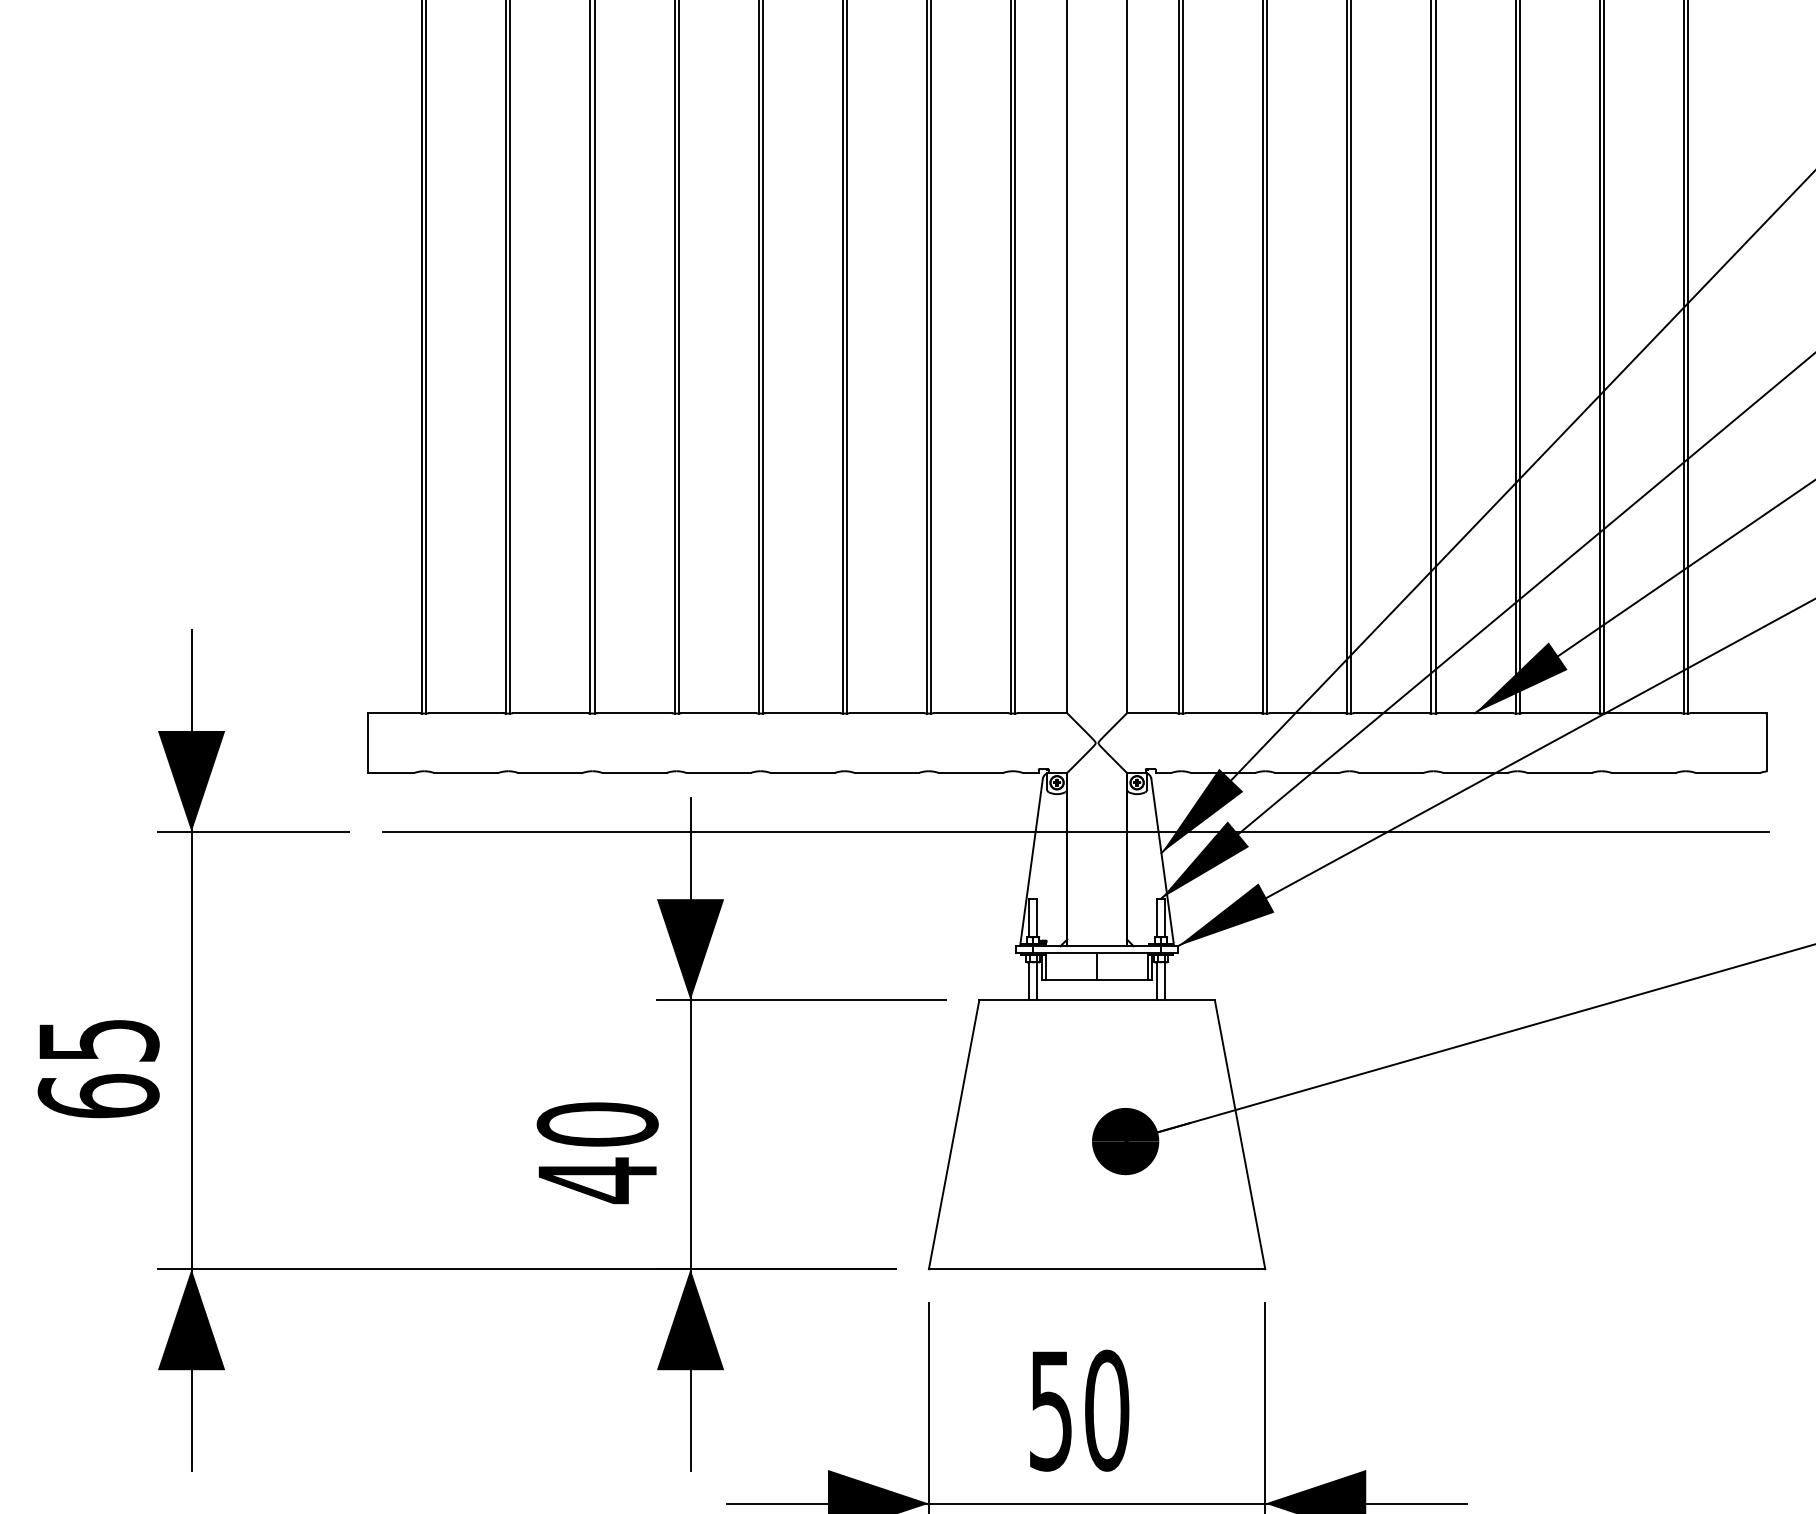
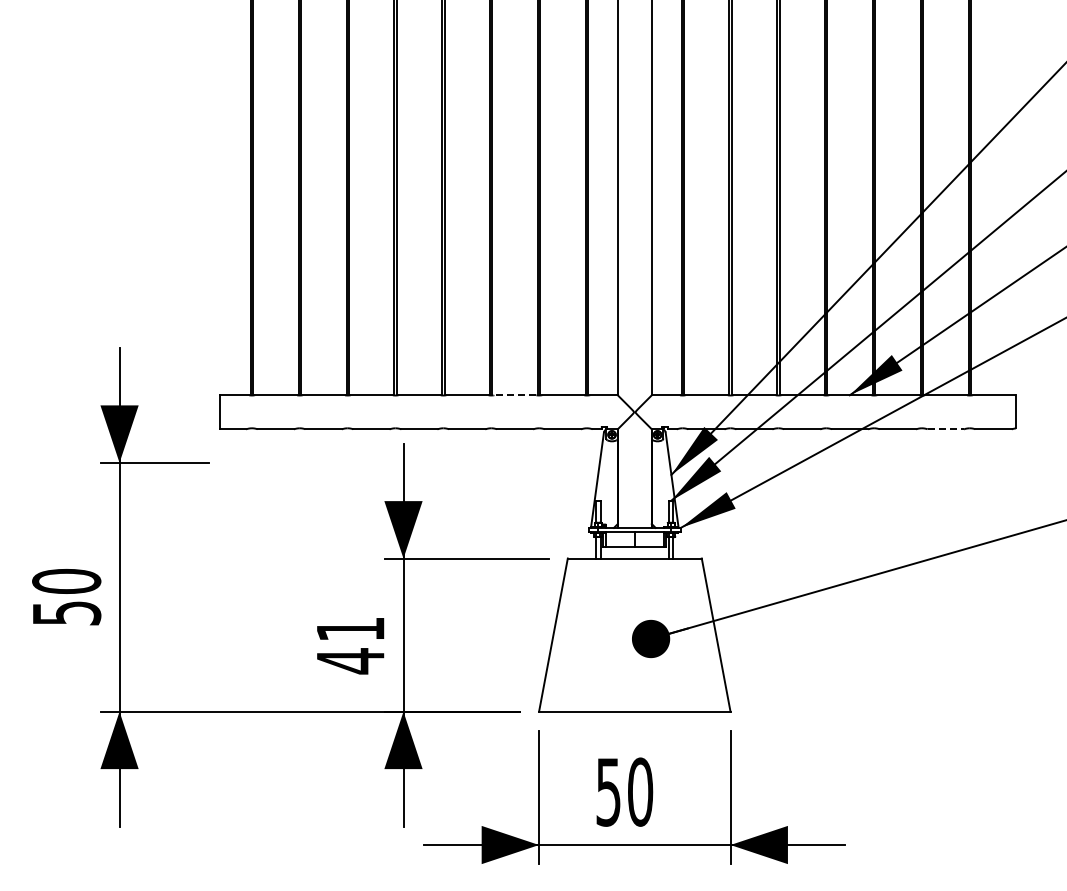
line: (885, 713) -> (514, 395), solid -> dashed
line: (1644, 773) -> (946, 429), solid -> dashed
line: (1075, 831) -> (622, 462), removed
text: (98, 1066) -> (66, 596), 65 -> 50
text: (597, 1123) -> (350, 628), 40 -> 41

